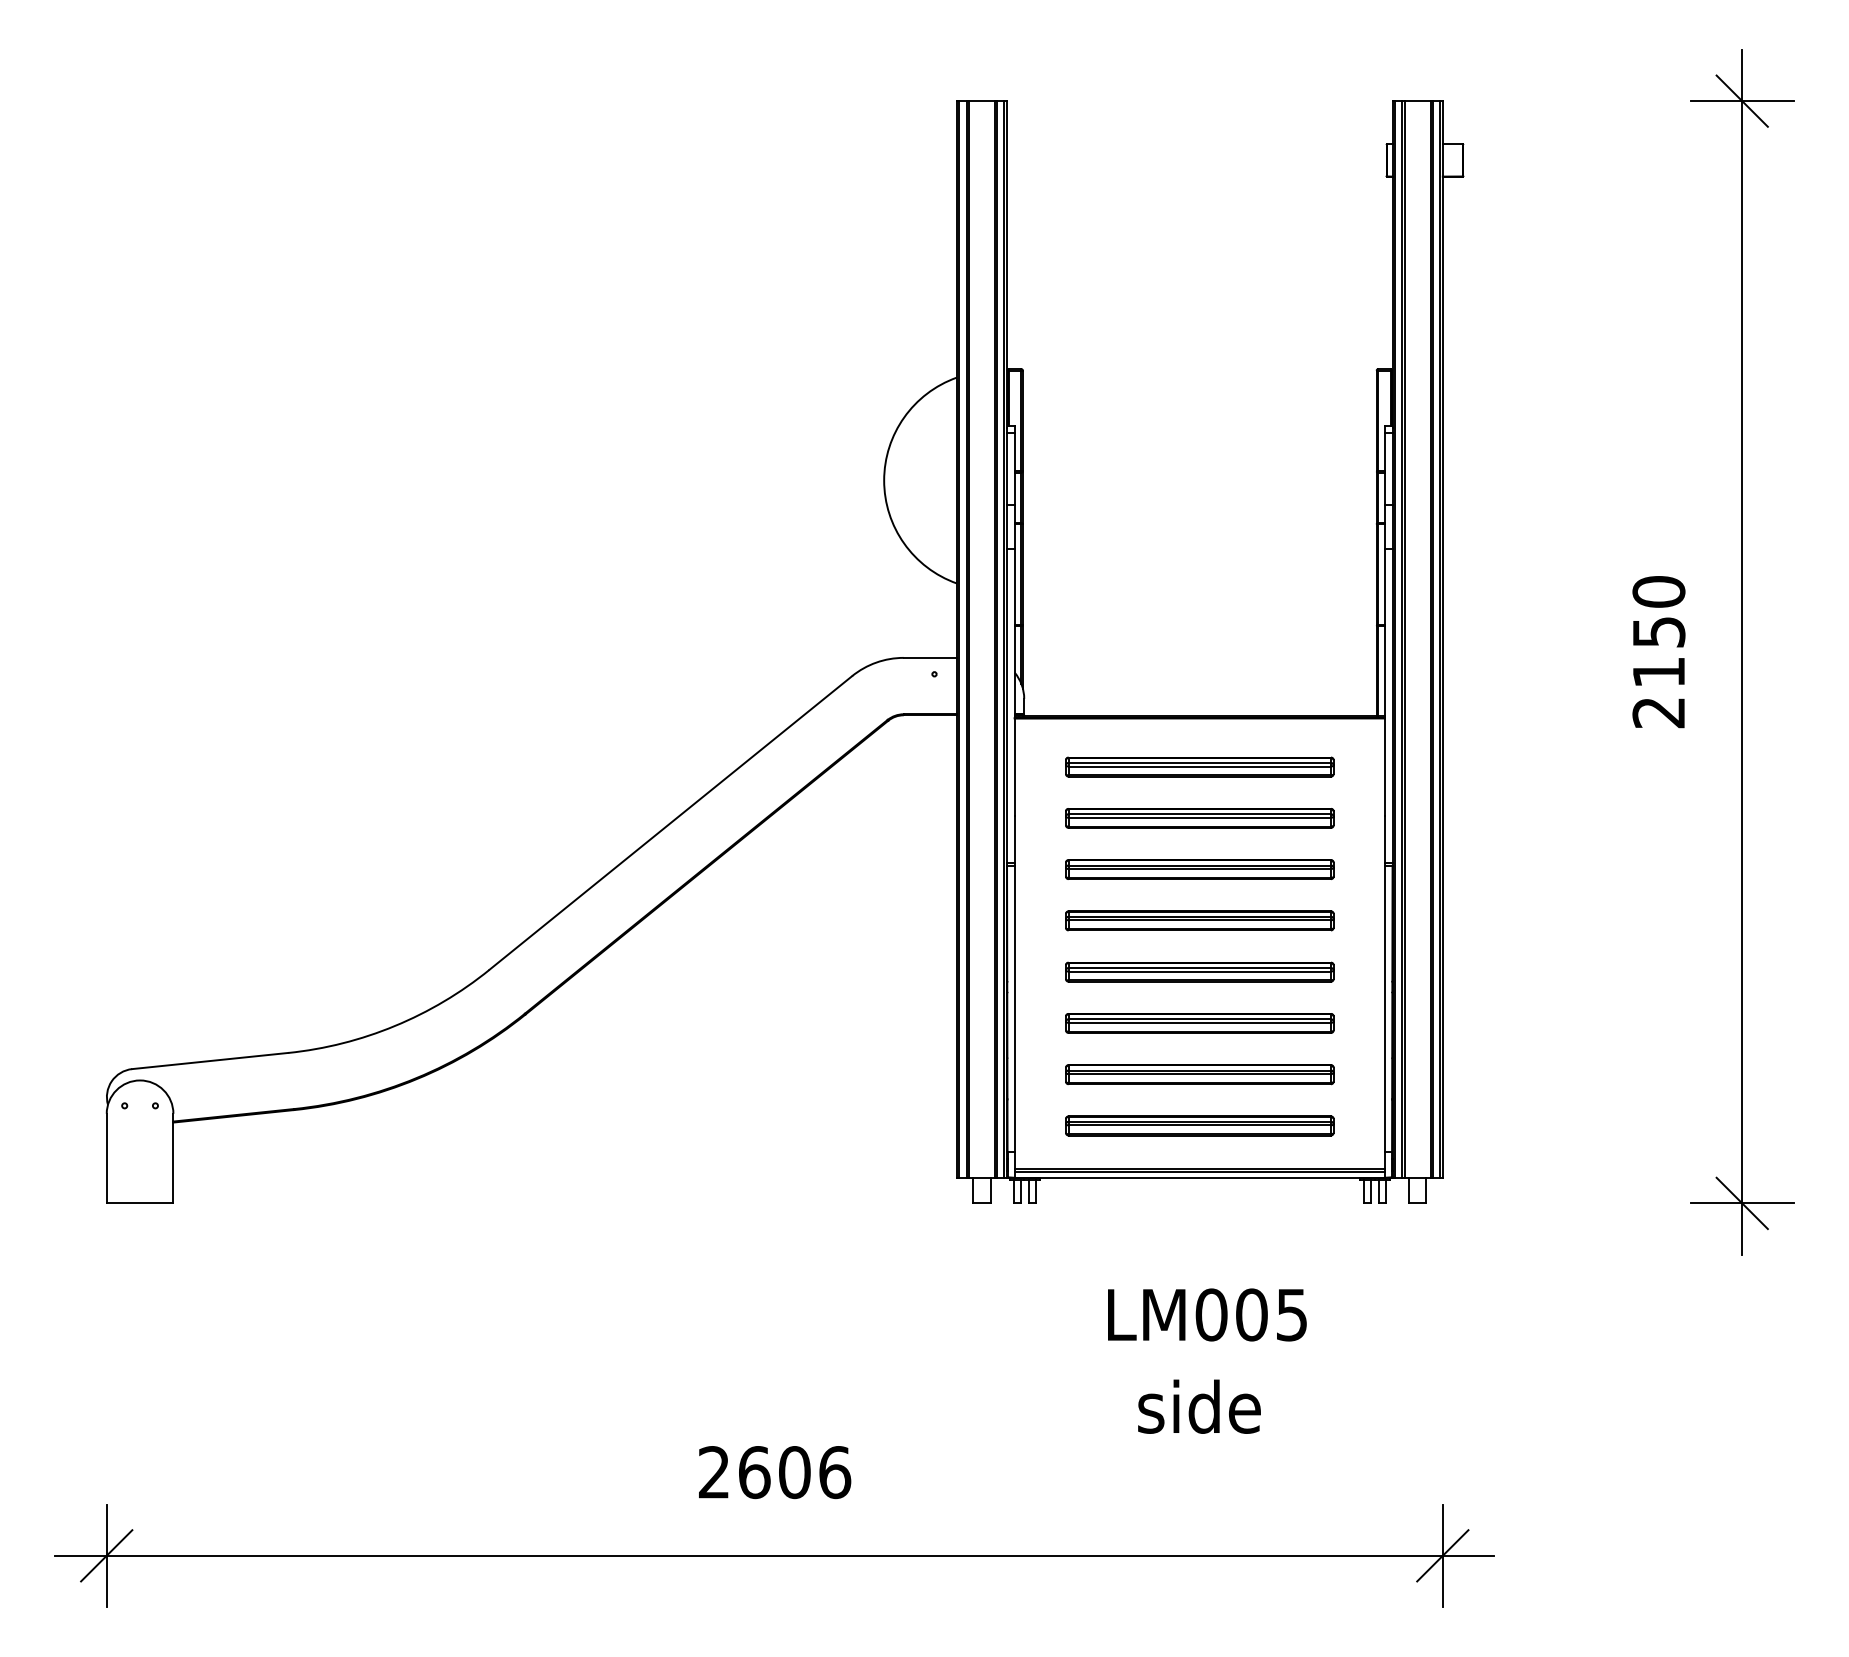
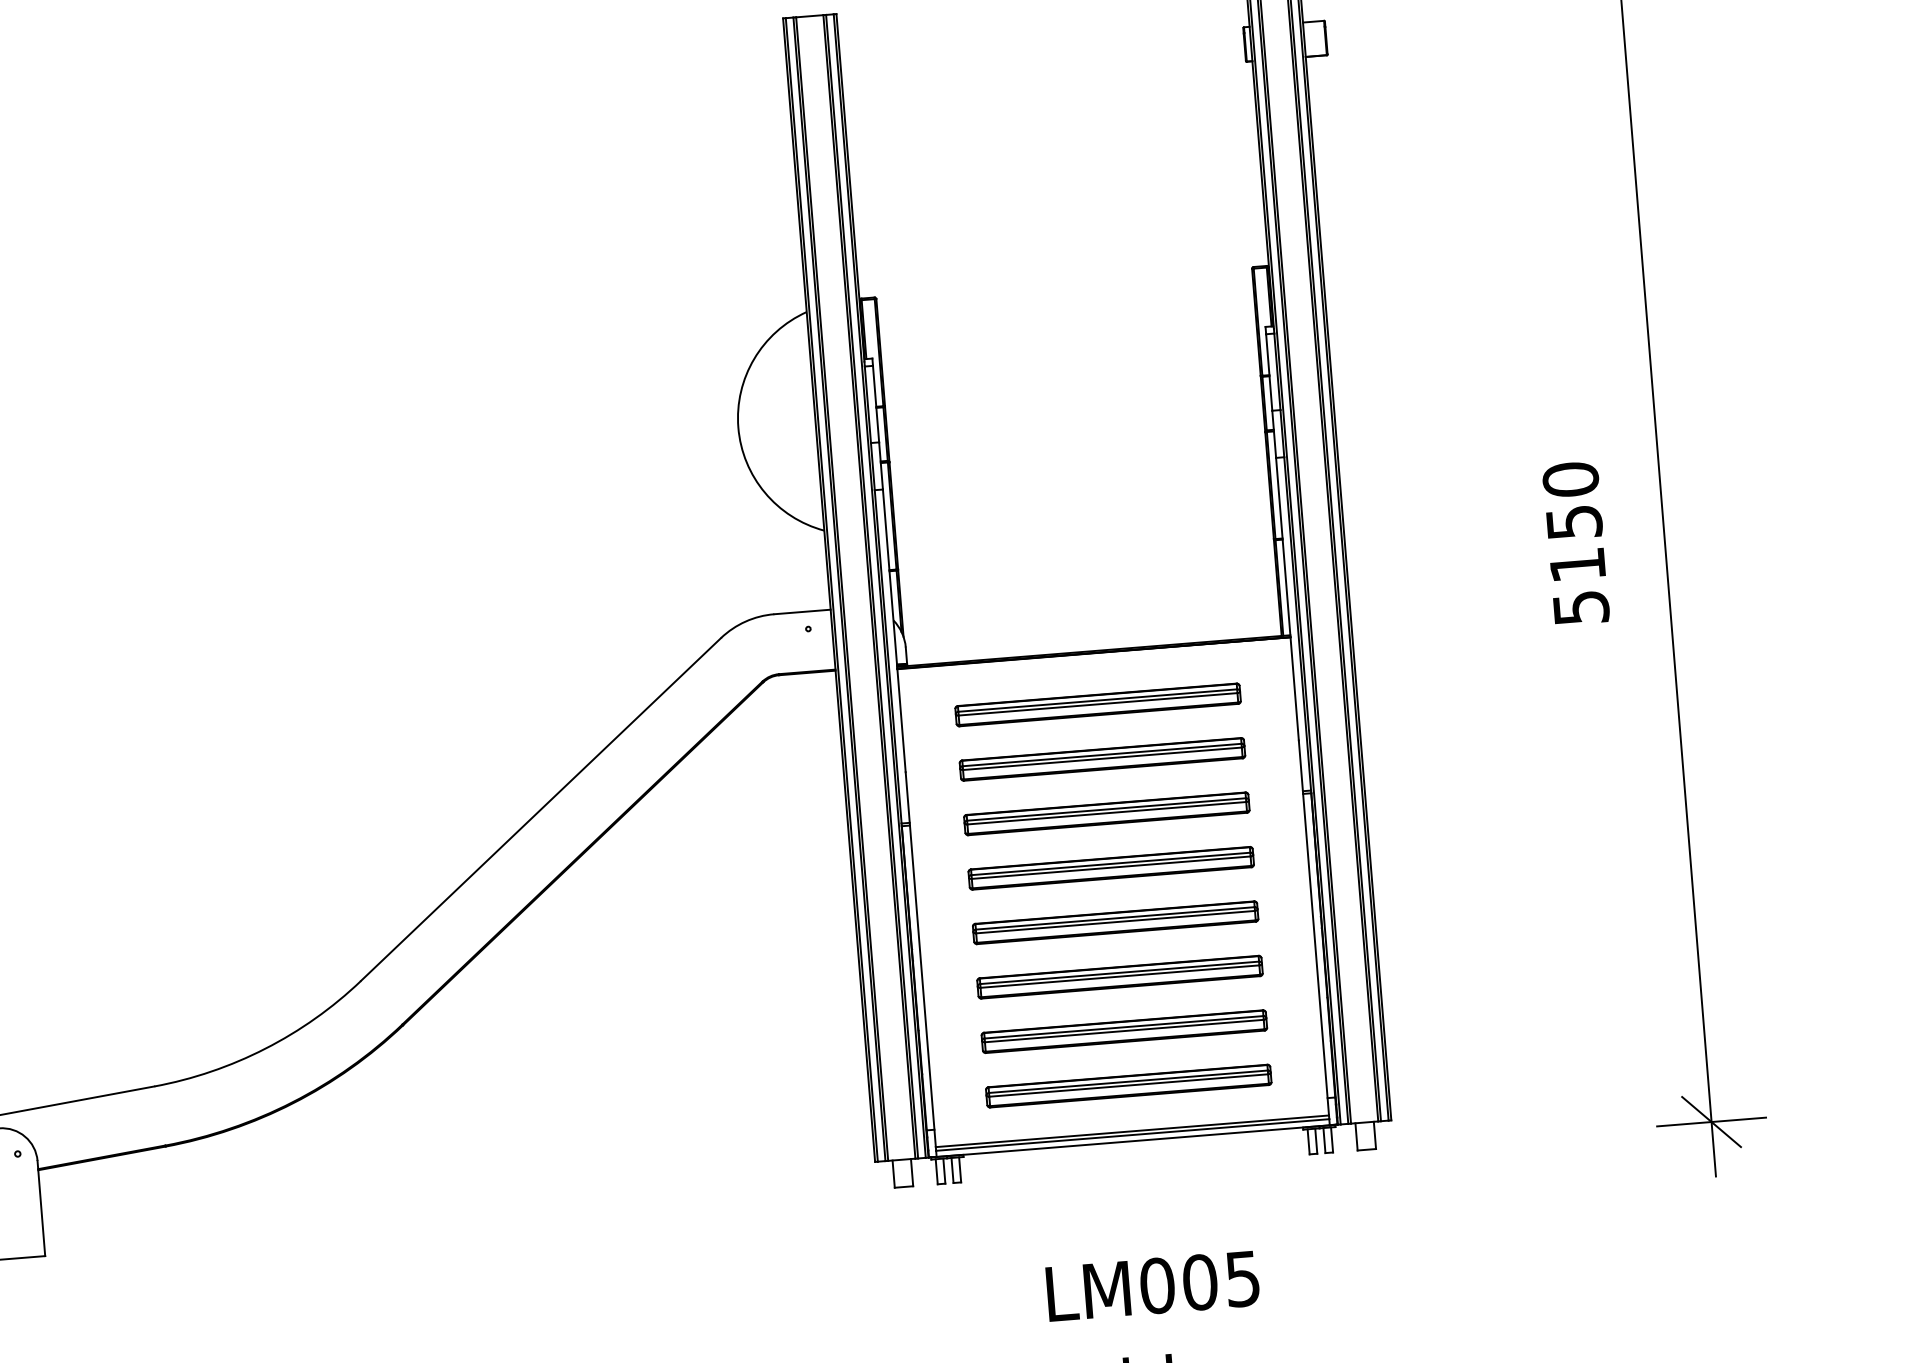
text: (1658, 713) -> (1580, 608), 2150 -> 5150

